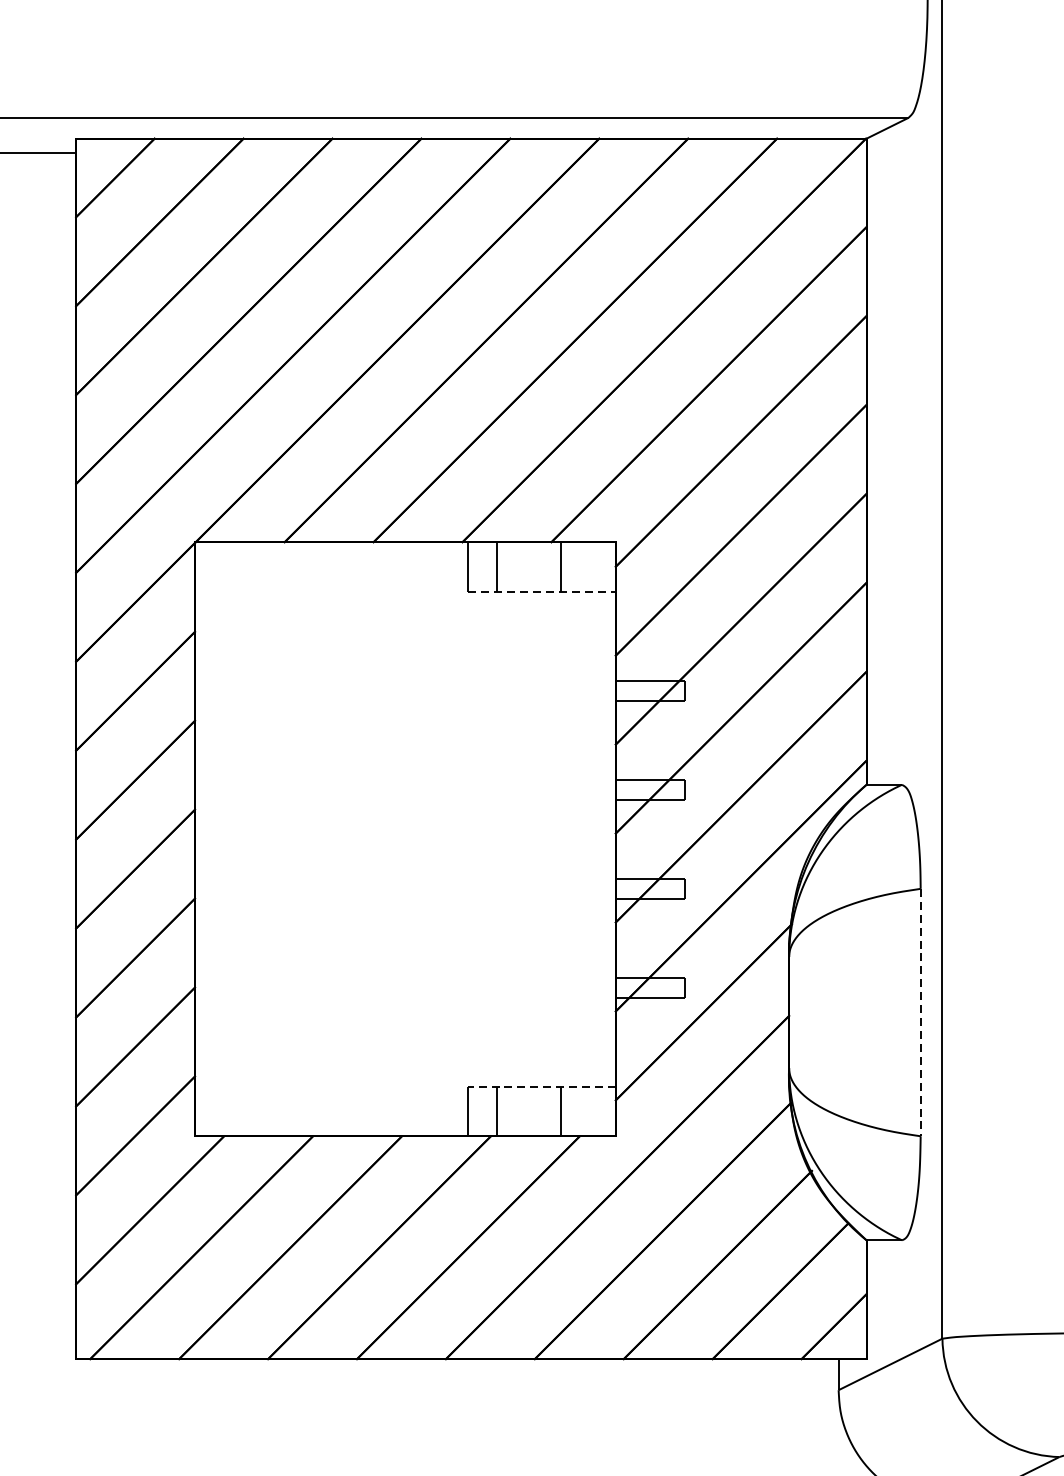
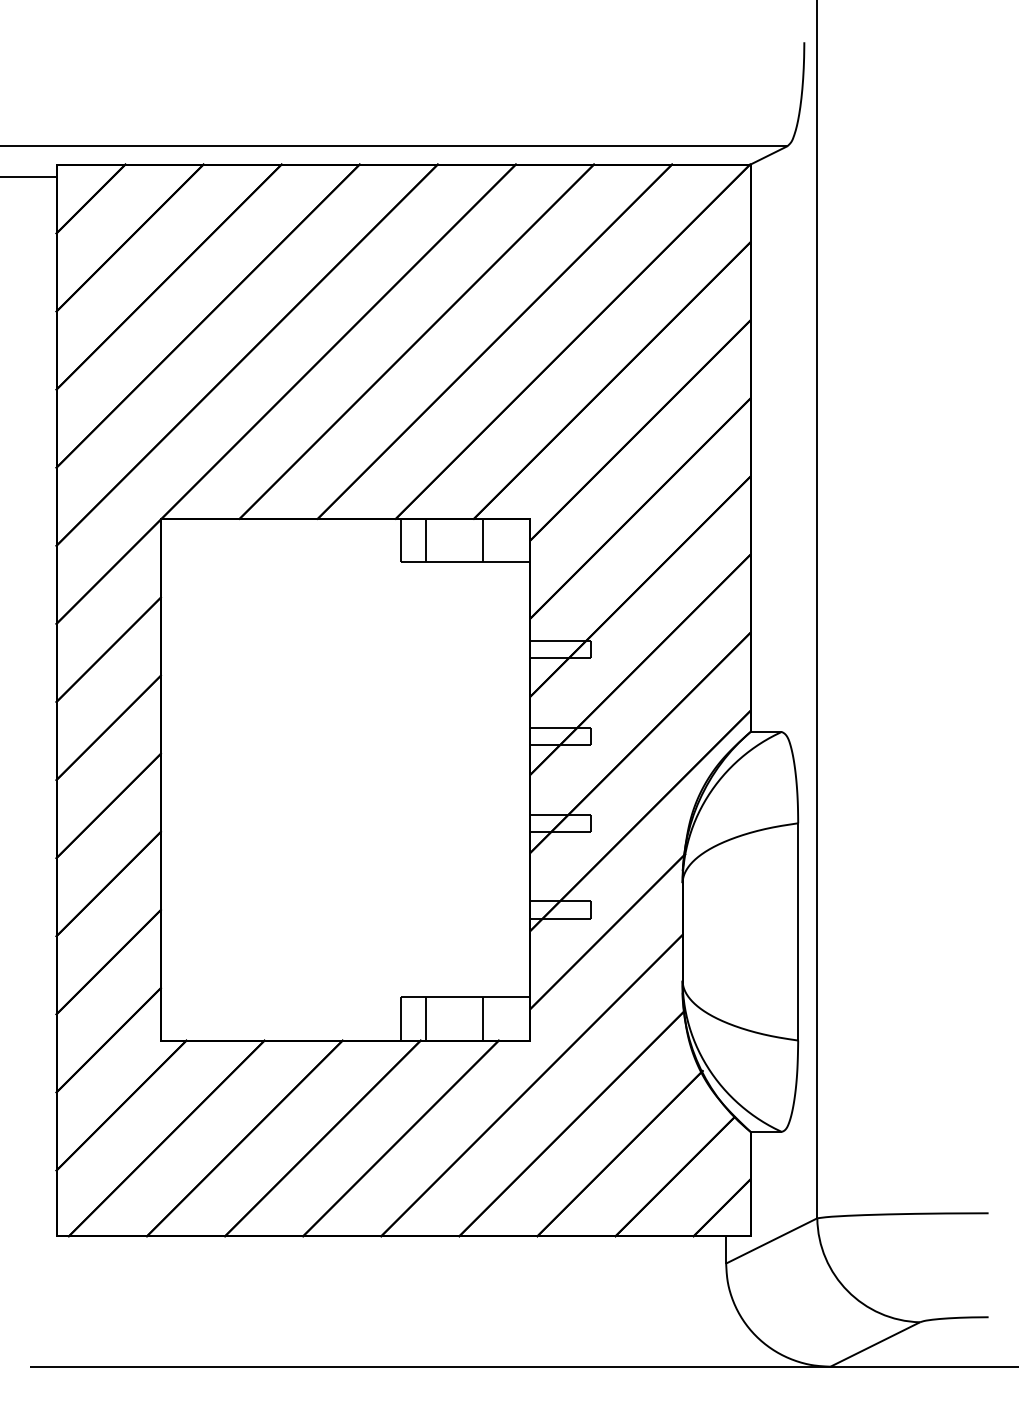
line: (541, 591) -> (465, 562), dashed -> solid
line: (921, 1012) -> (798, 931), dashed -> solid
line: (541, 1087) -> (465, 997), dashed -> solid

